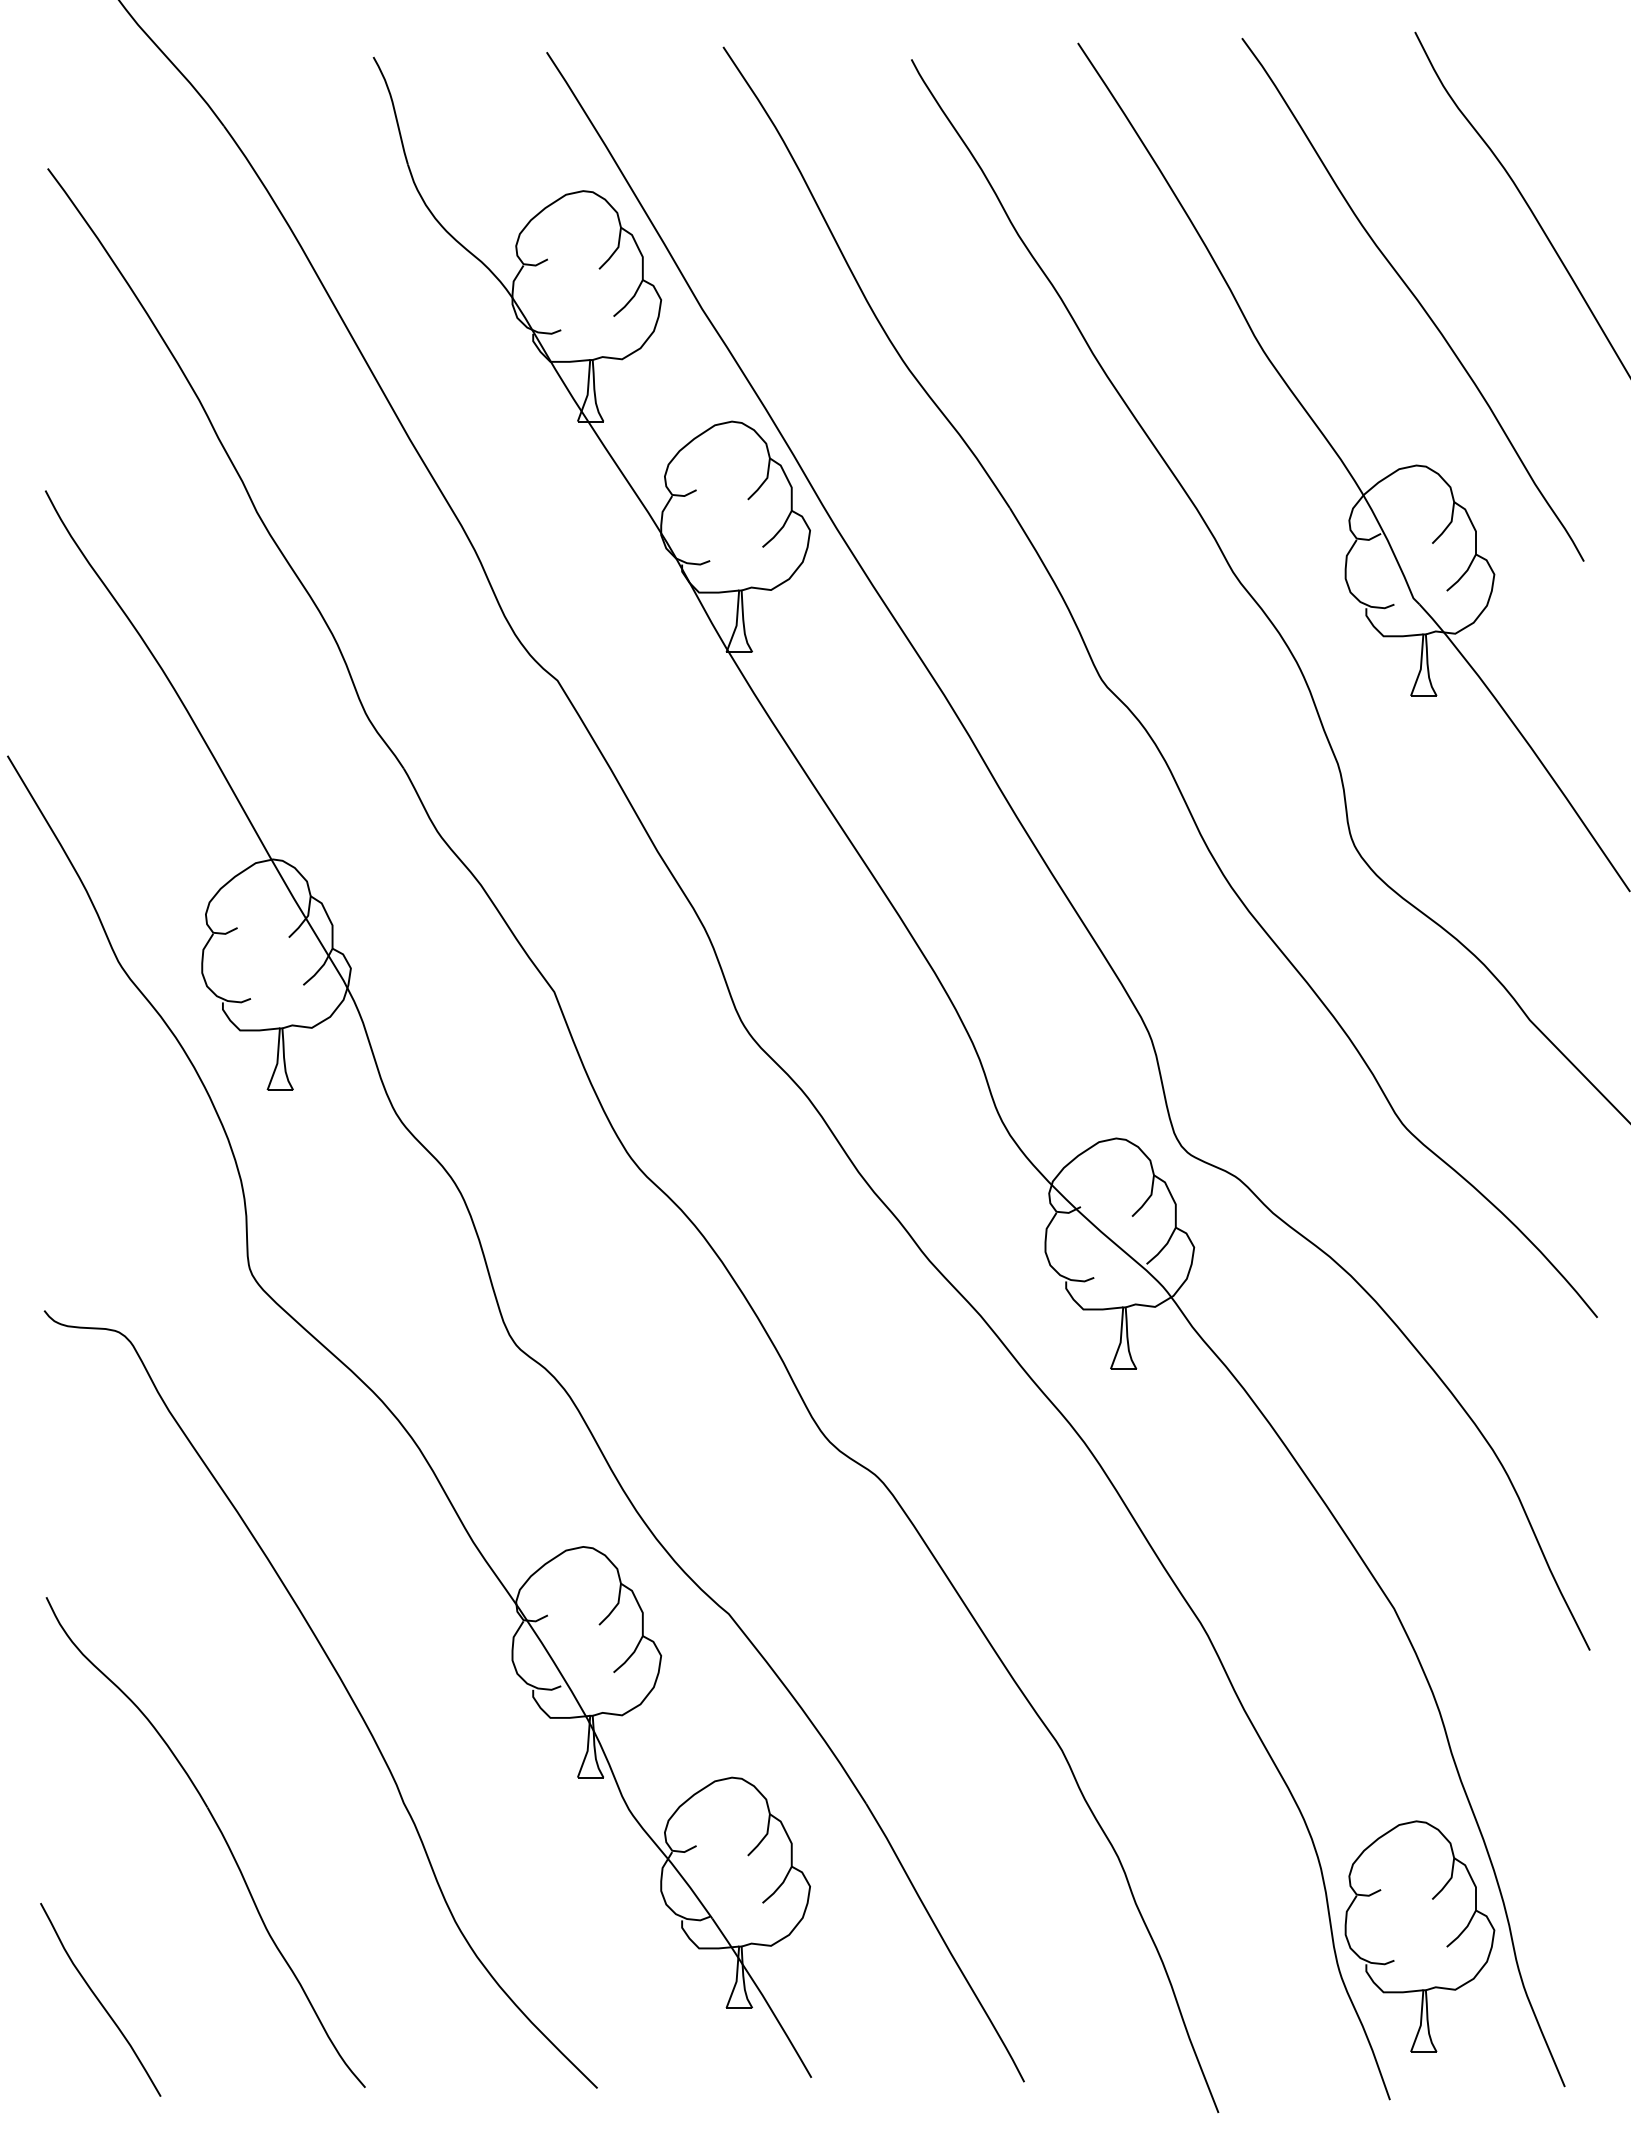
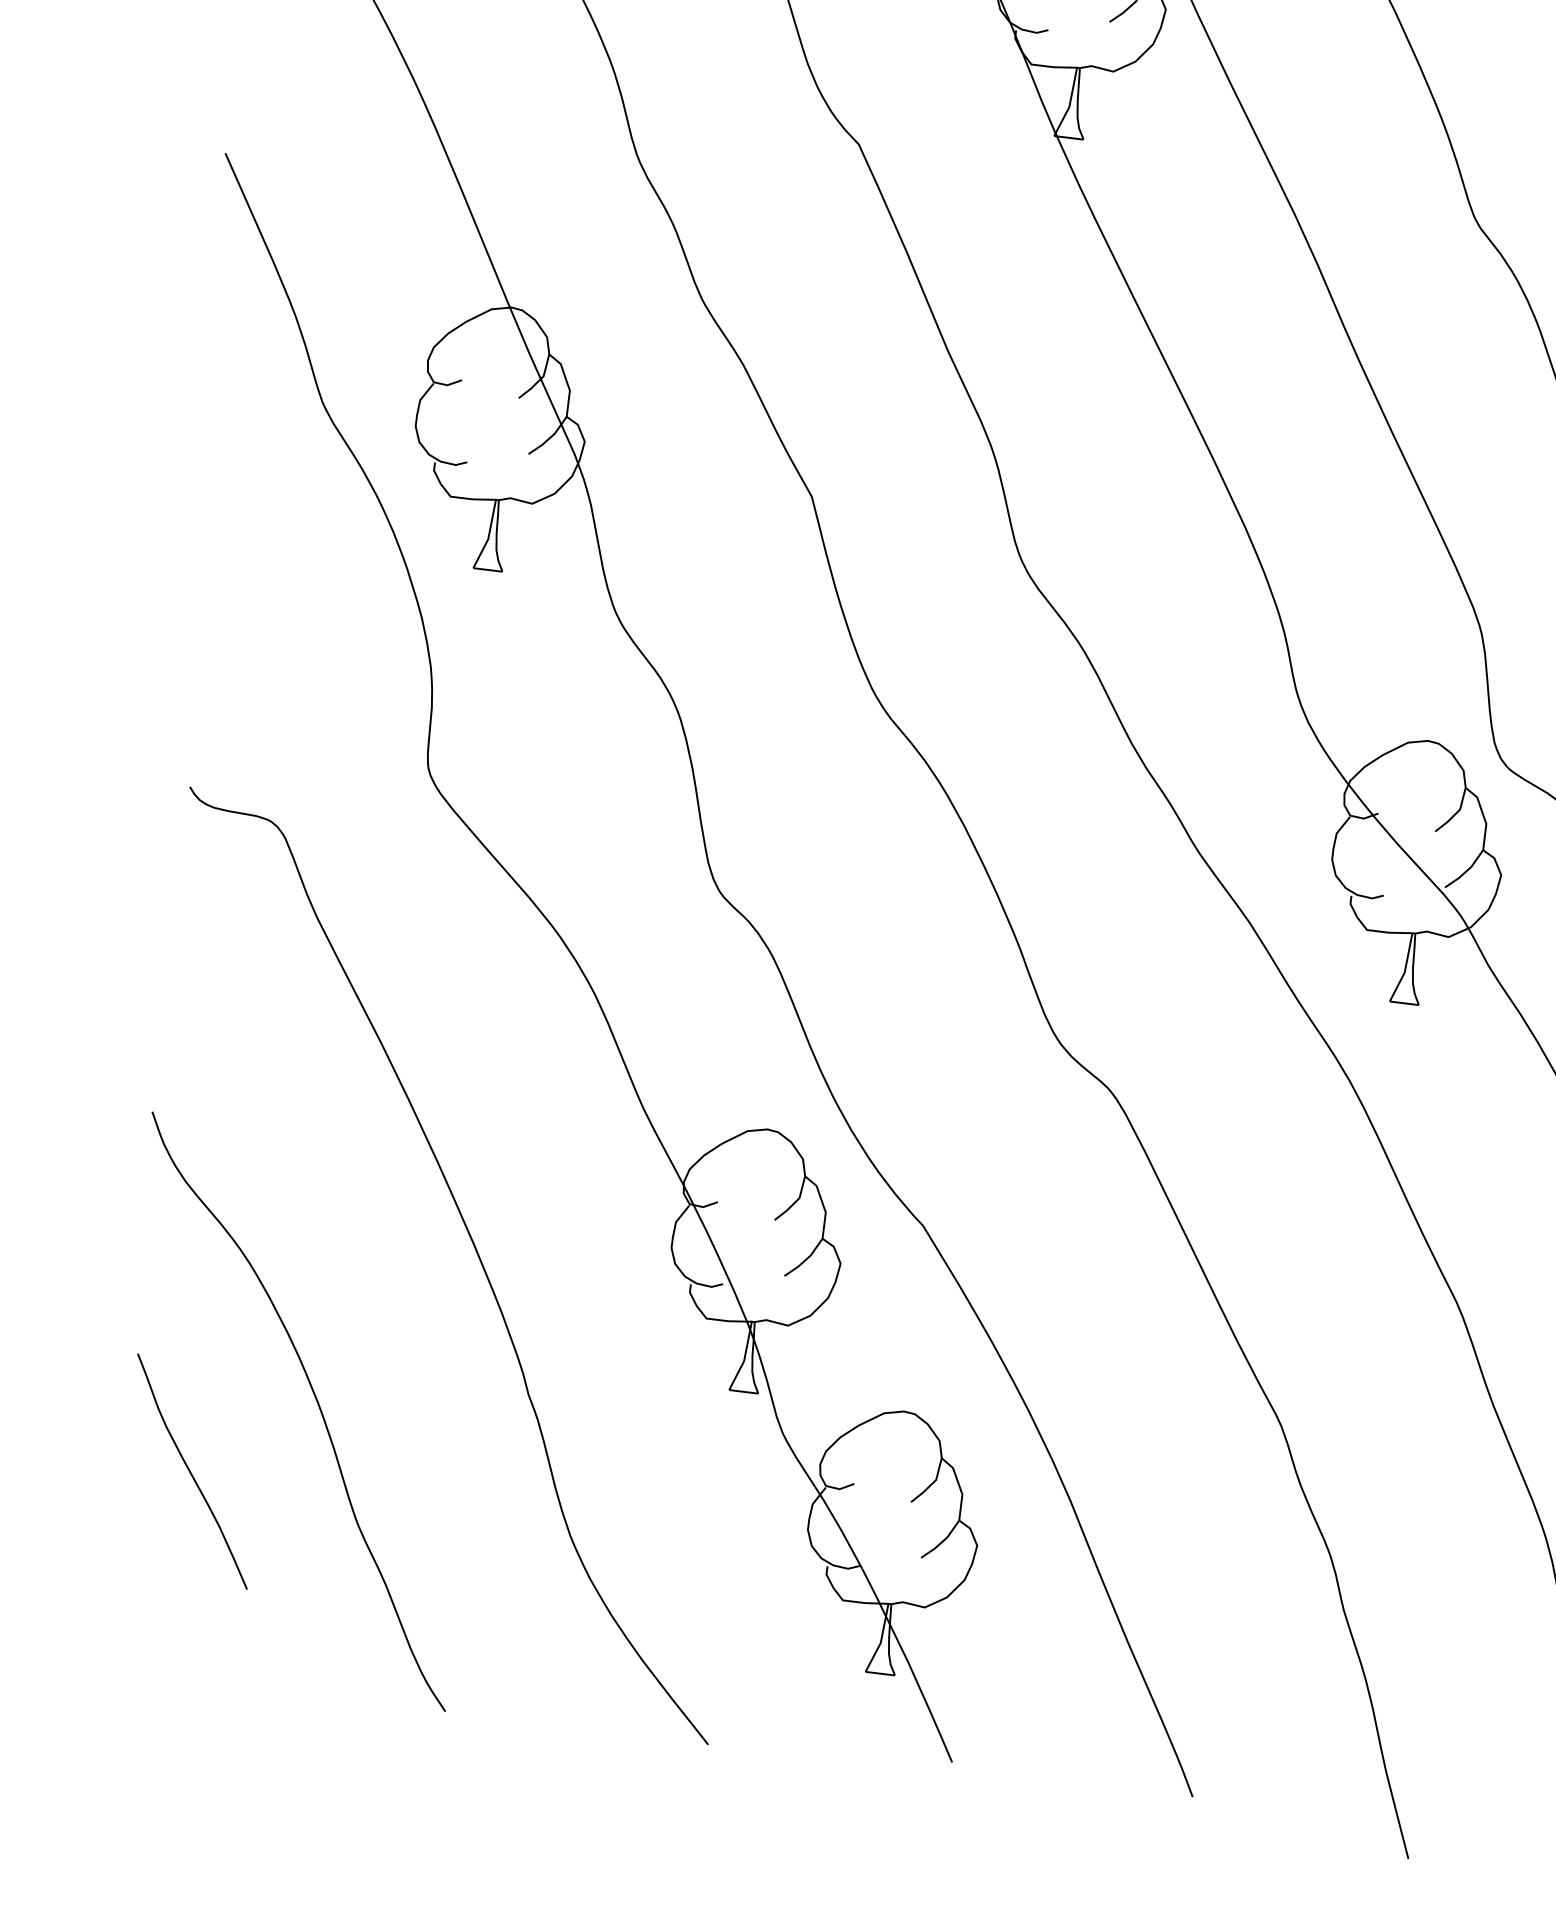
curve: (99, 1999) -> (191, 1470), moved

